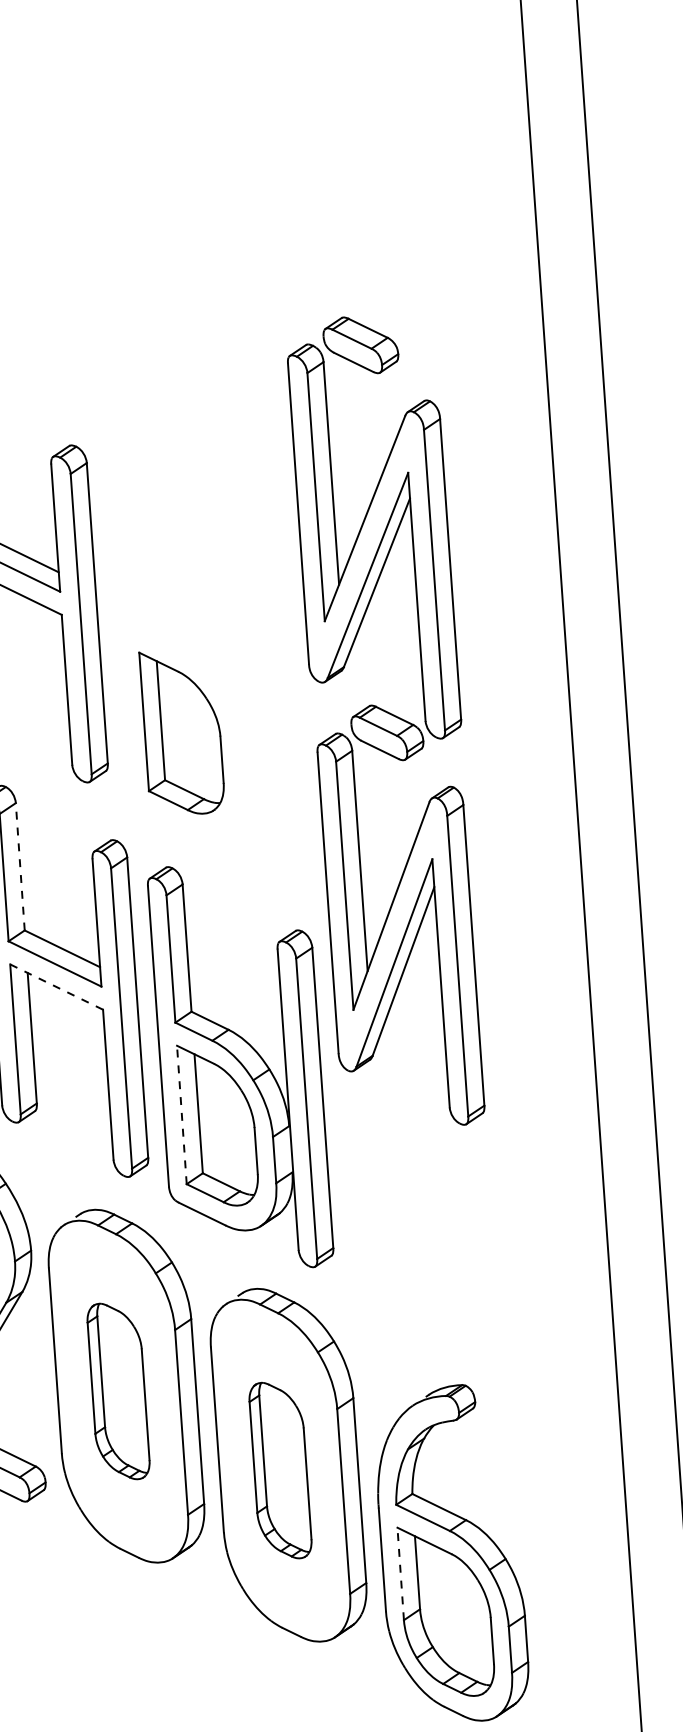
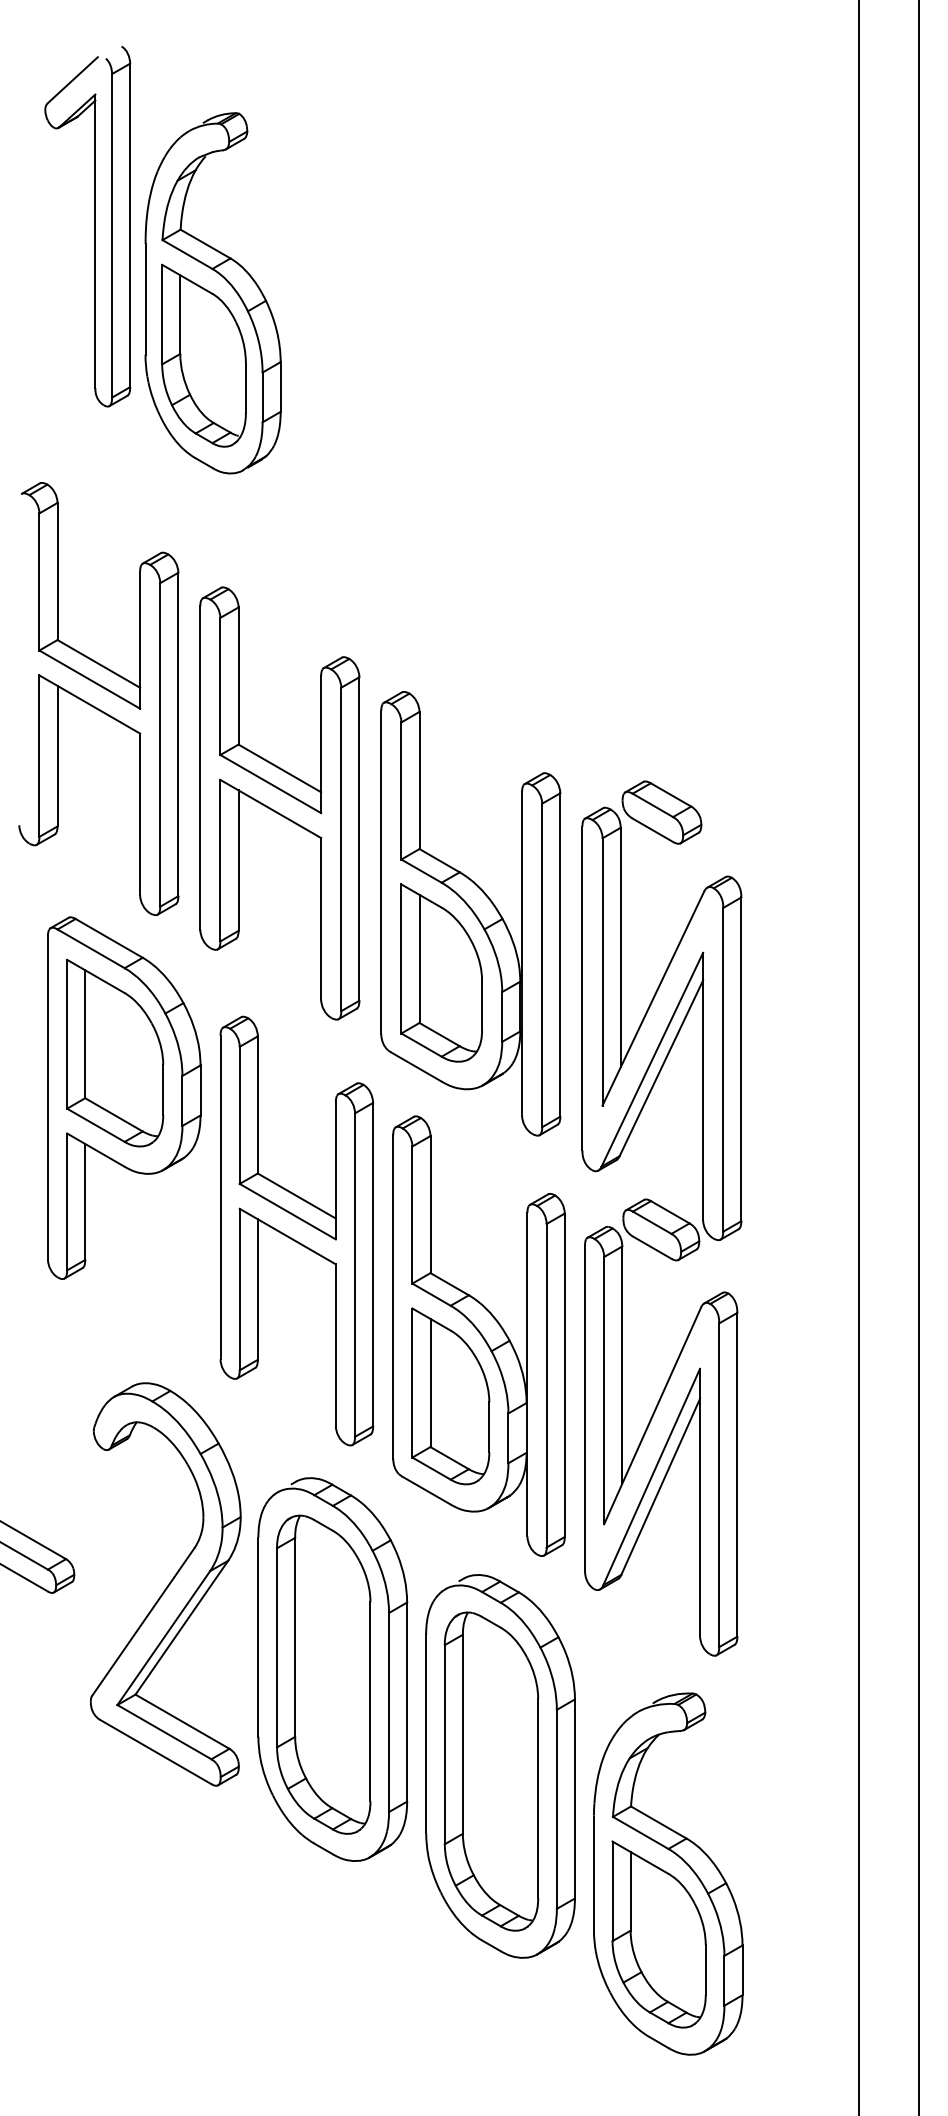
part: (205, 675) -> (470, 913), added
part: (386, 722) -> (661, 1218), moved
line: (19, 866) -> (257, 1104), dashed -> solid
line: (57, 986) -> (288, 1236), dashed -> solid
line: (181, 1115) -> (412, 1383), dashed -> solid
part: (118, 1391) -> (323, 1674), size x1.67
part: (280, 1470) -> (491, 1771), size x1.67
line: (400, 1574) -> (612, 1891), dashed -> solid

